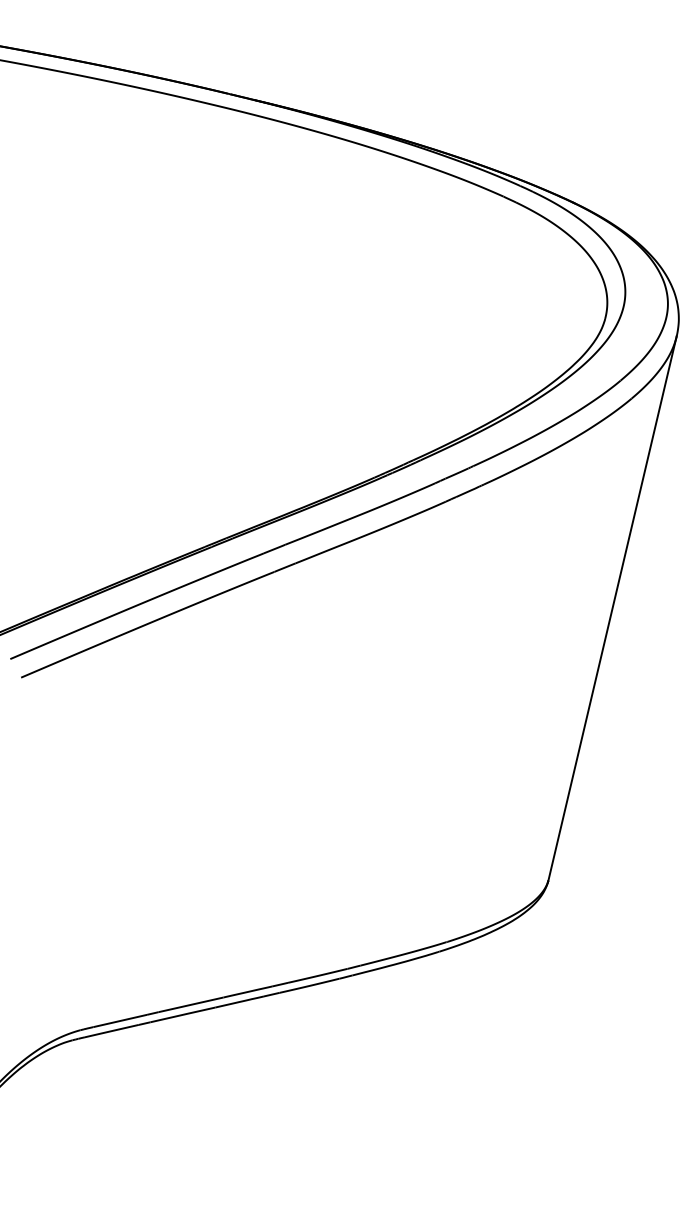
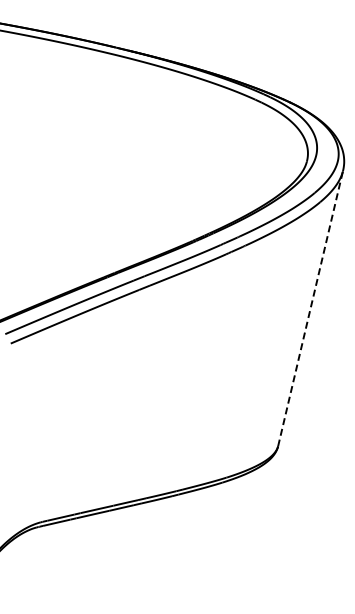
line: (612, 608) -> (310, 308), solid -> dashed

